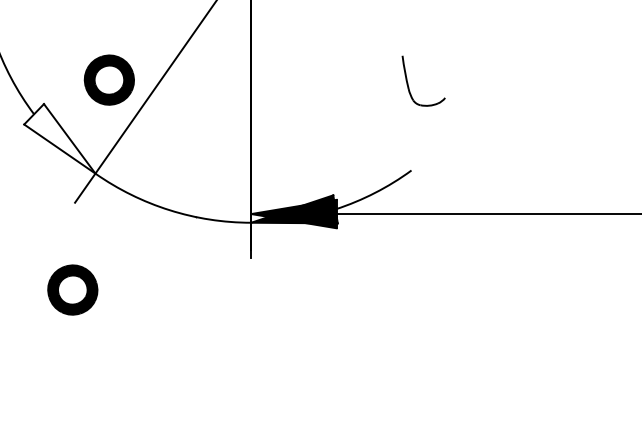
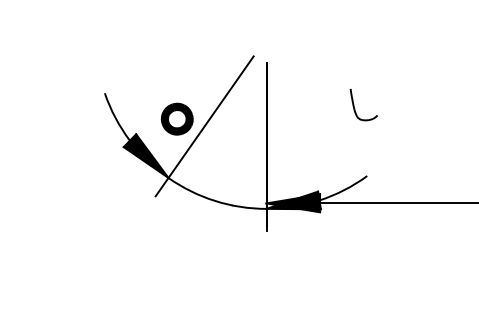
part: (410, 86) -> (355, 108), moved
fill: (58, 139) -> (145, 156), added
part: (71, 288) -> (153, 250), removed

